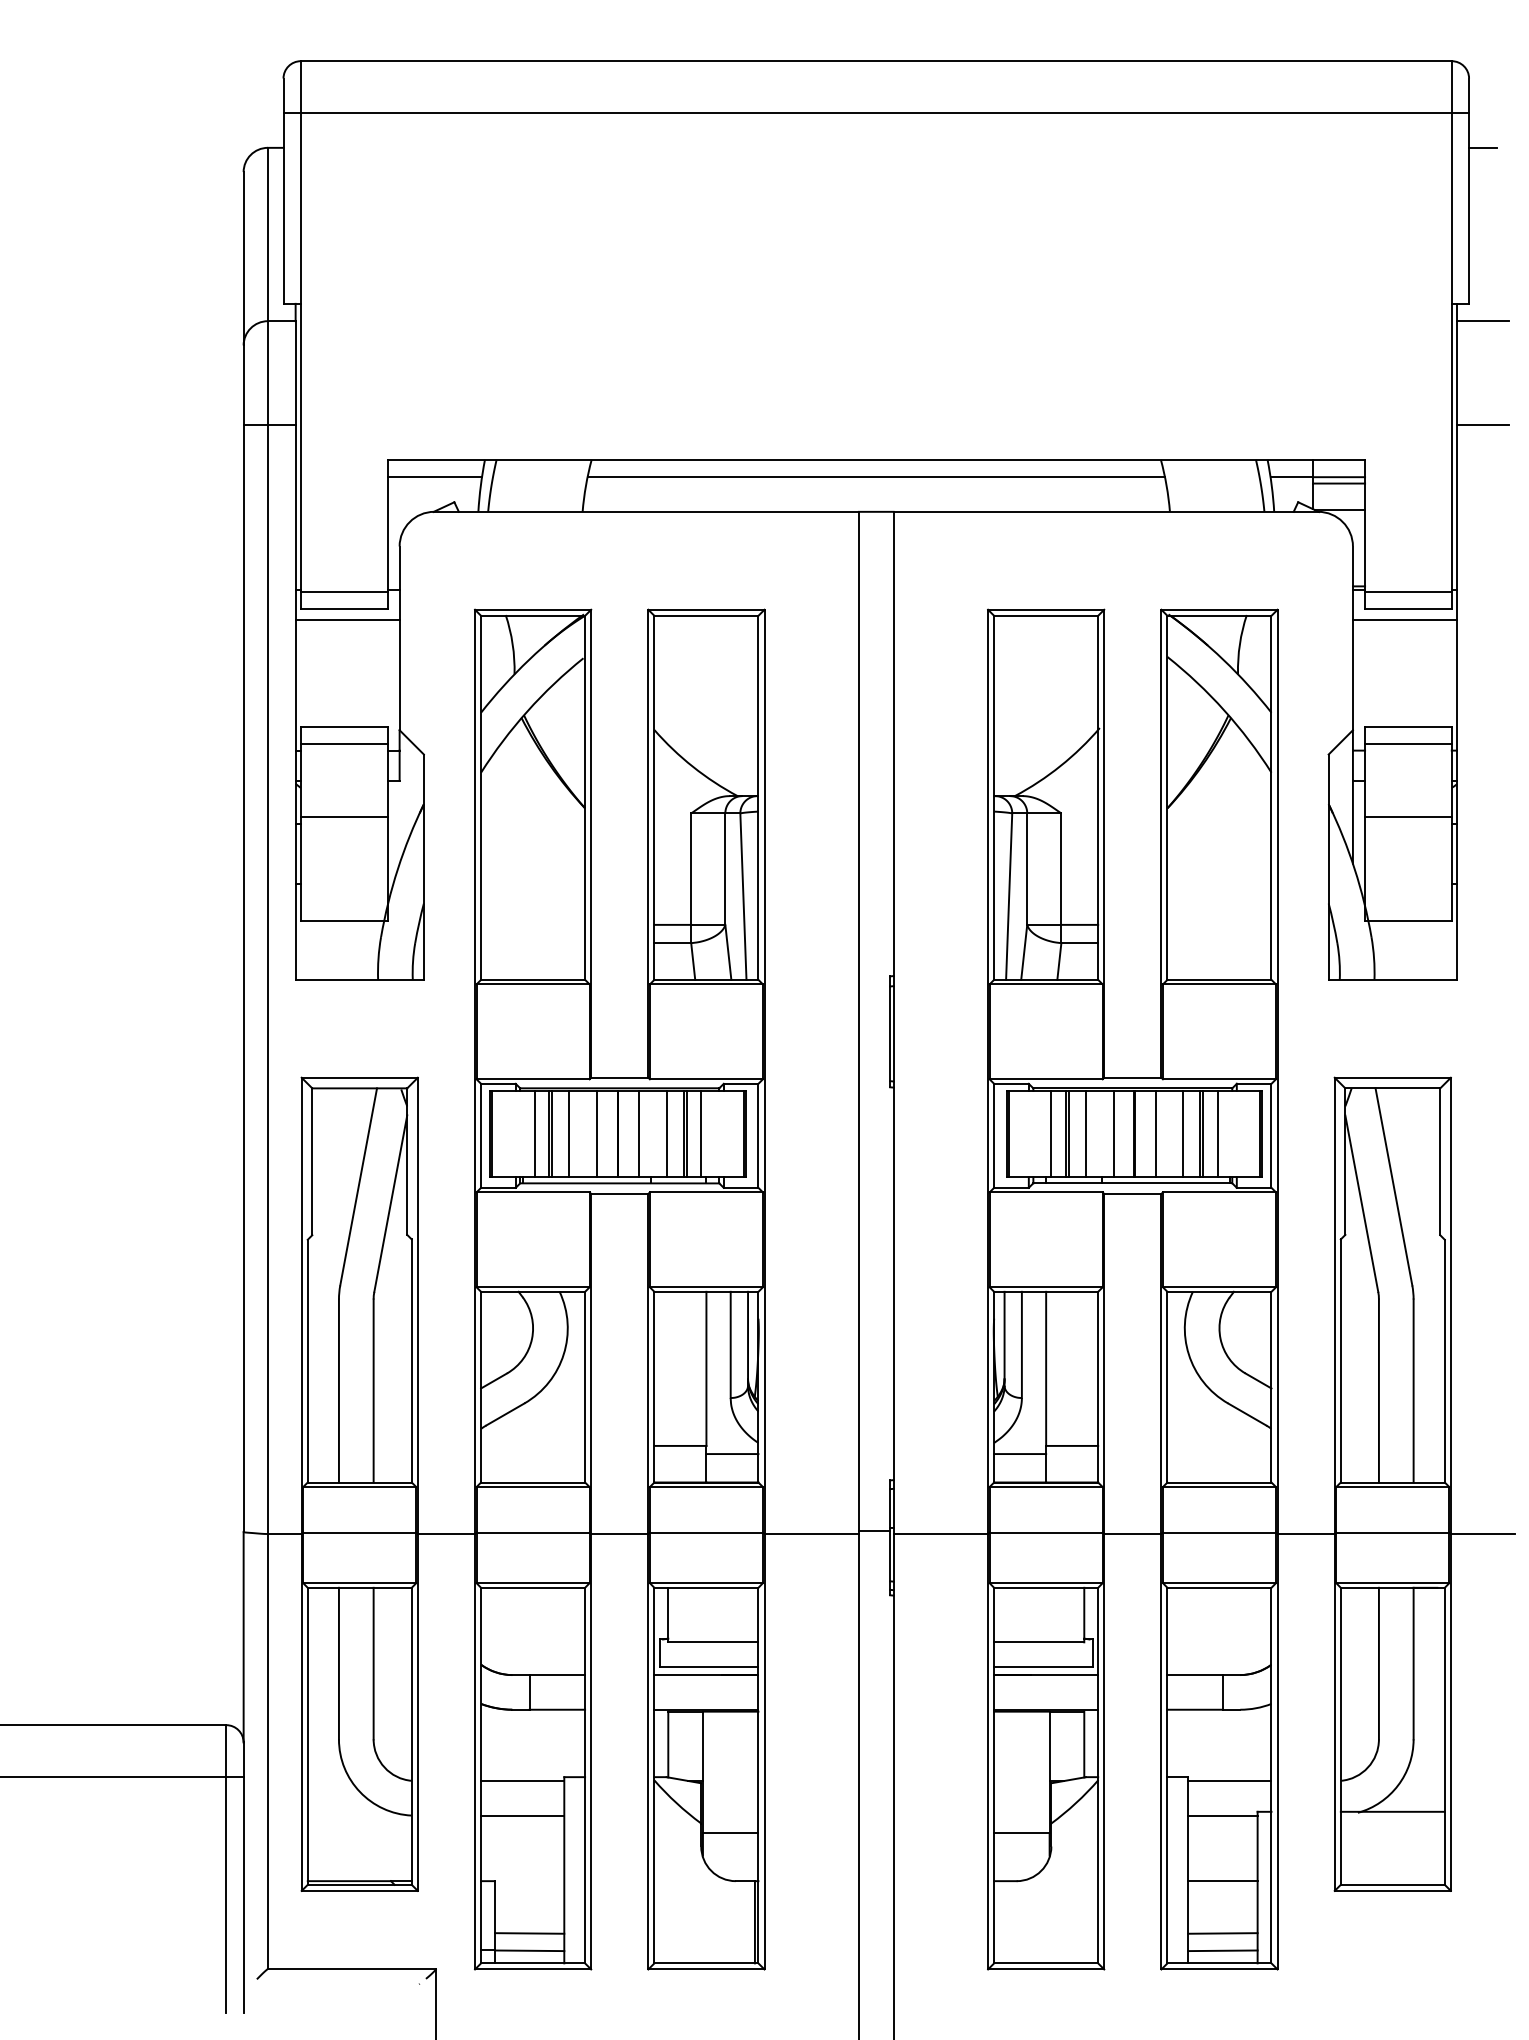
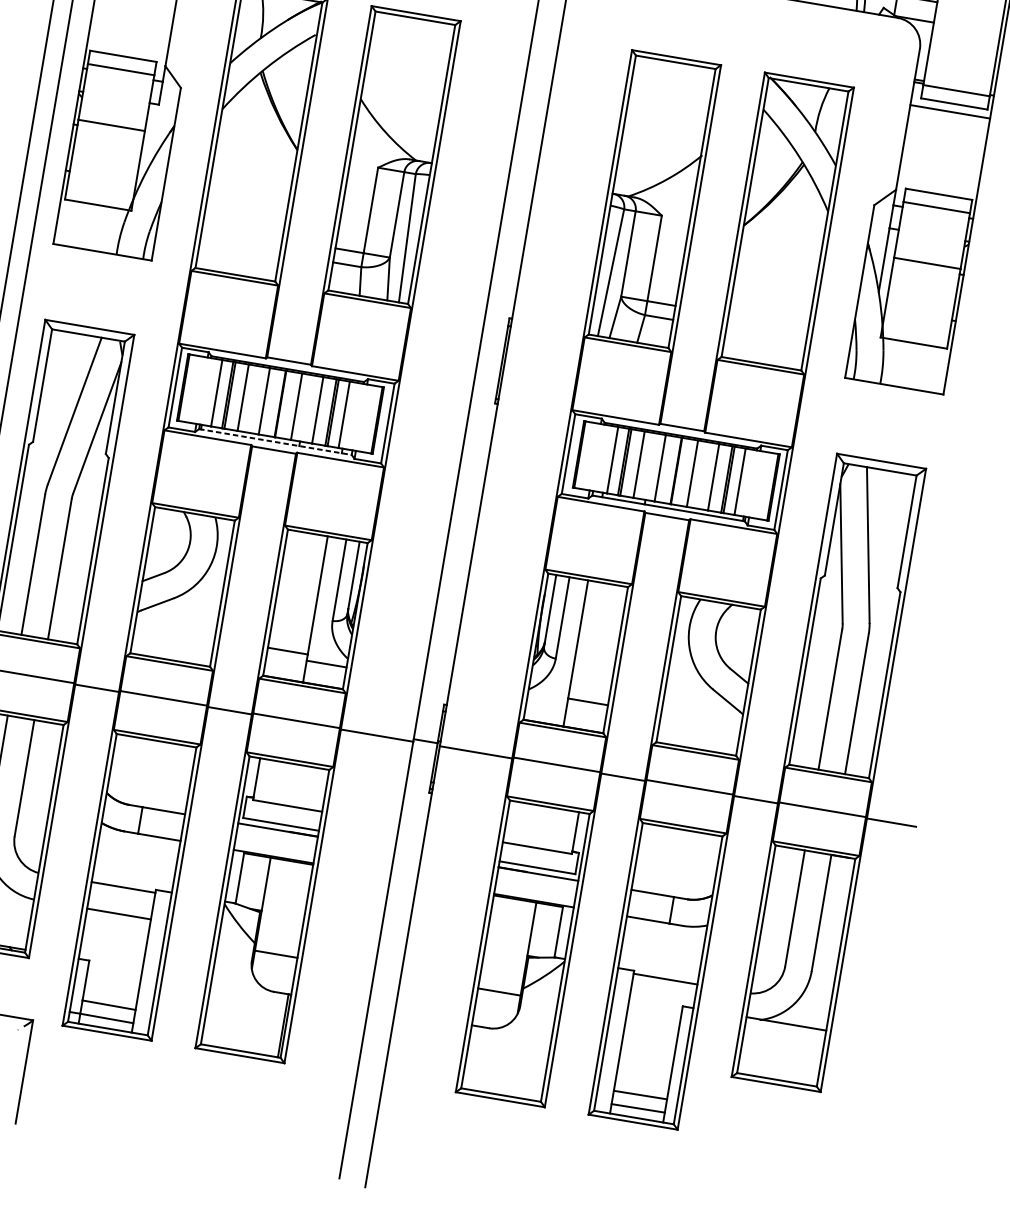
line: (619, 1183) -> (275, 442), solid -> dashed
line: (1020, 1454) -> (547, 701), removed
line: (1222, 1815) -> (655, 1004), removed
line: (1222, 1881) -> (646, 1055), removed

